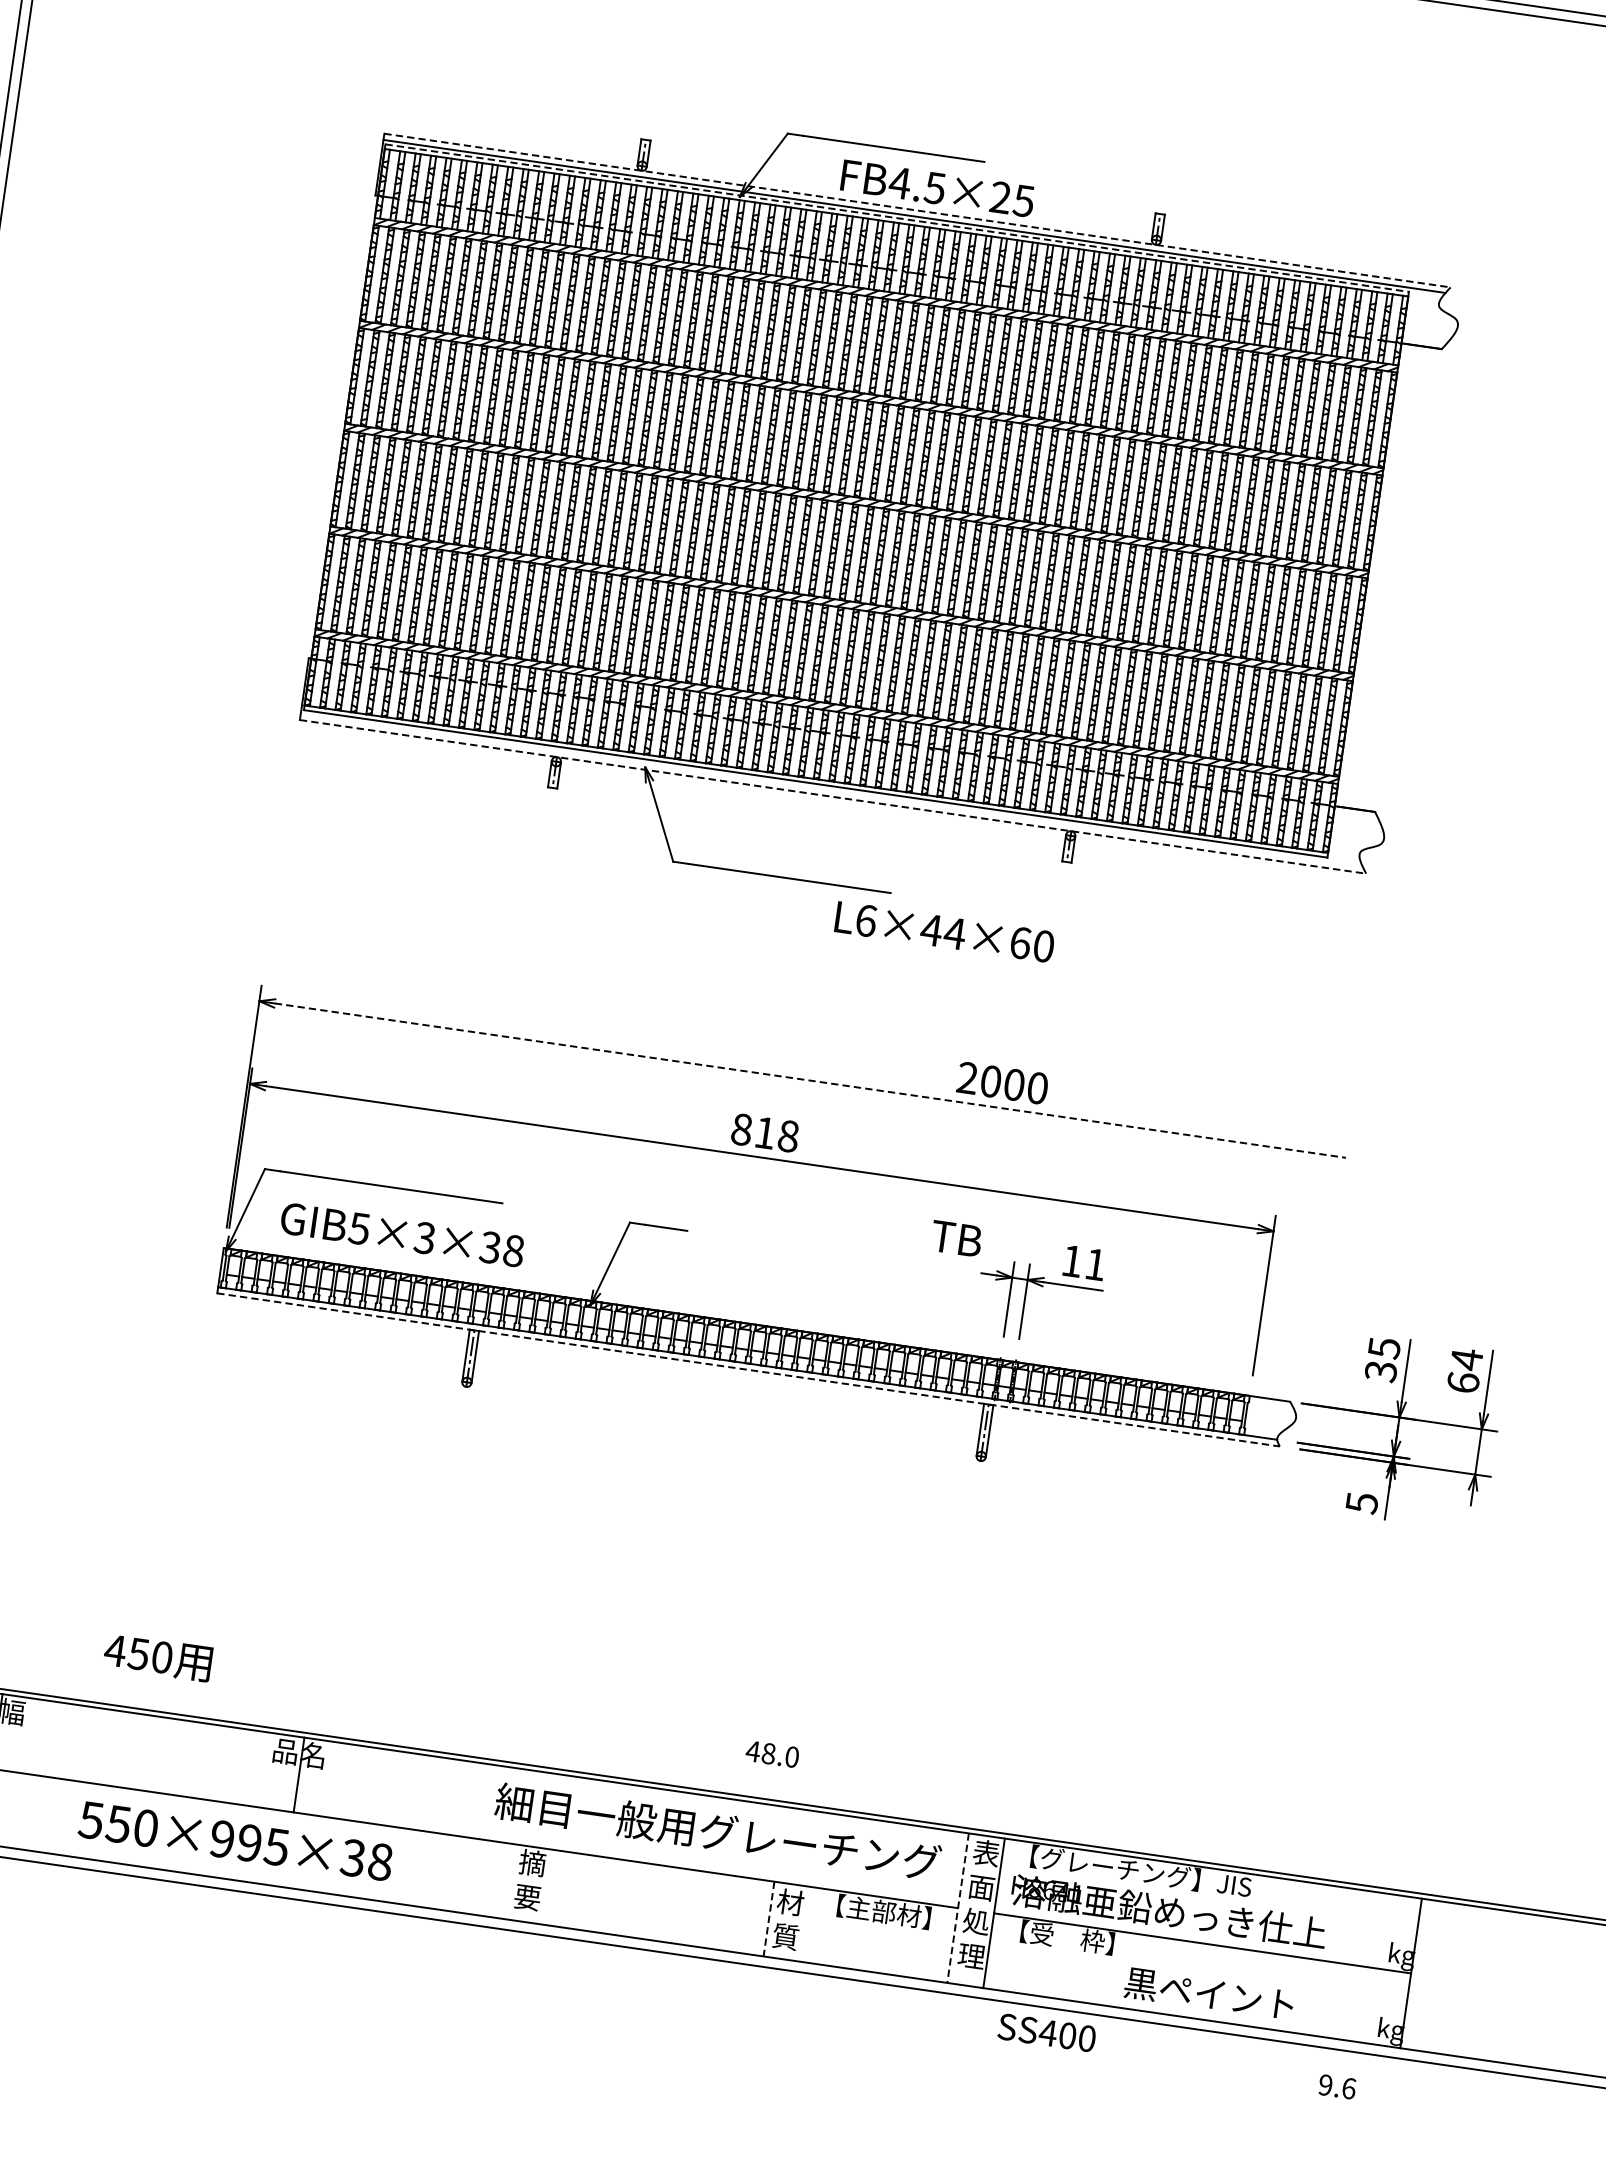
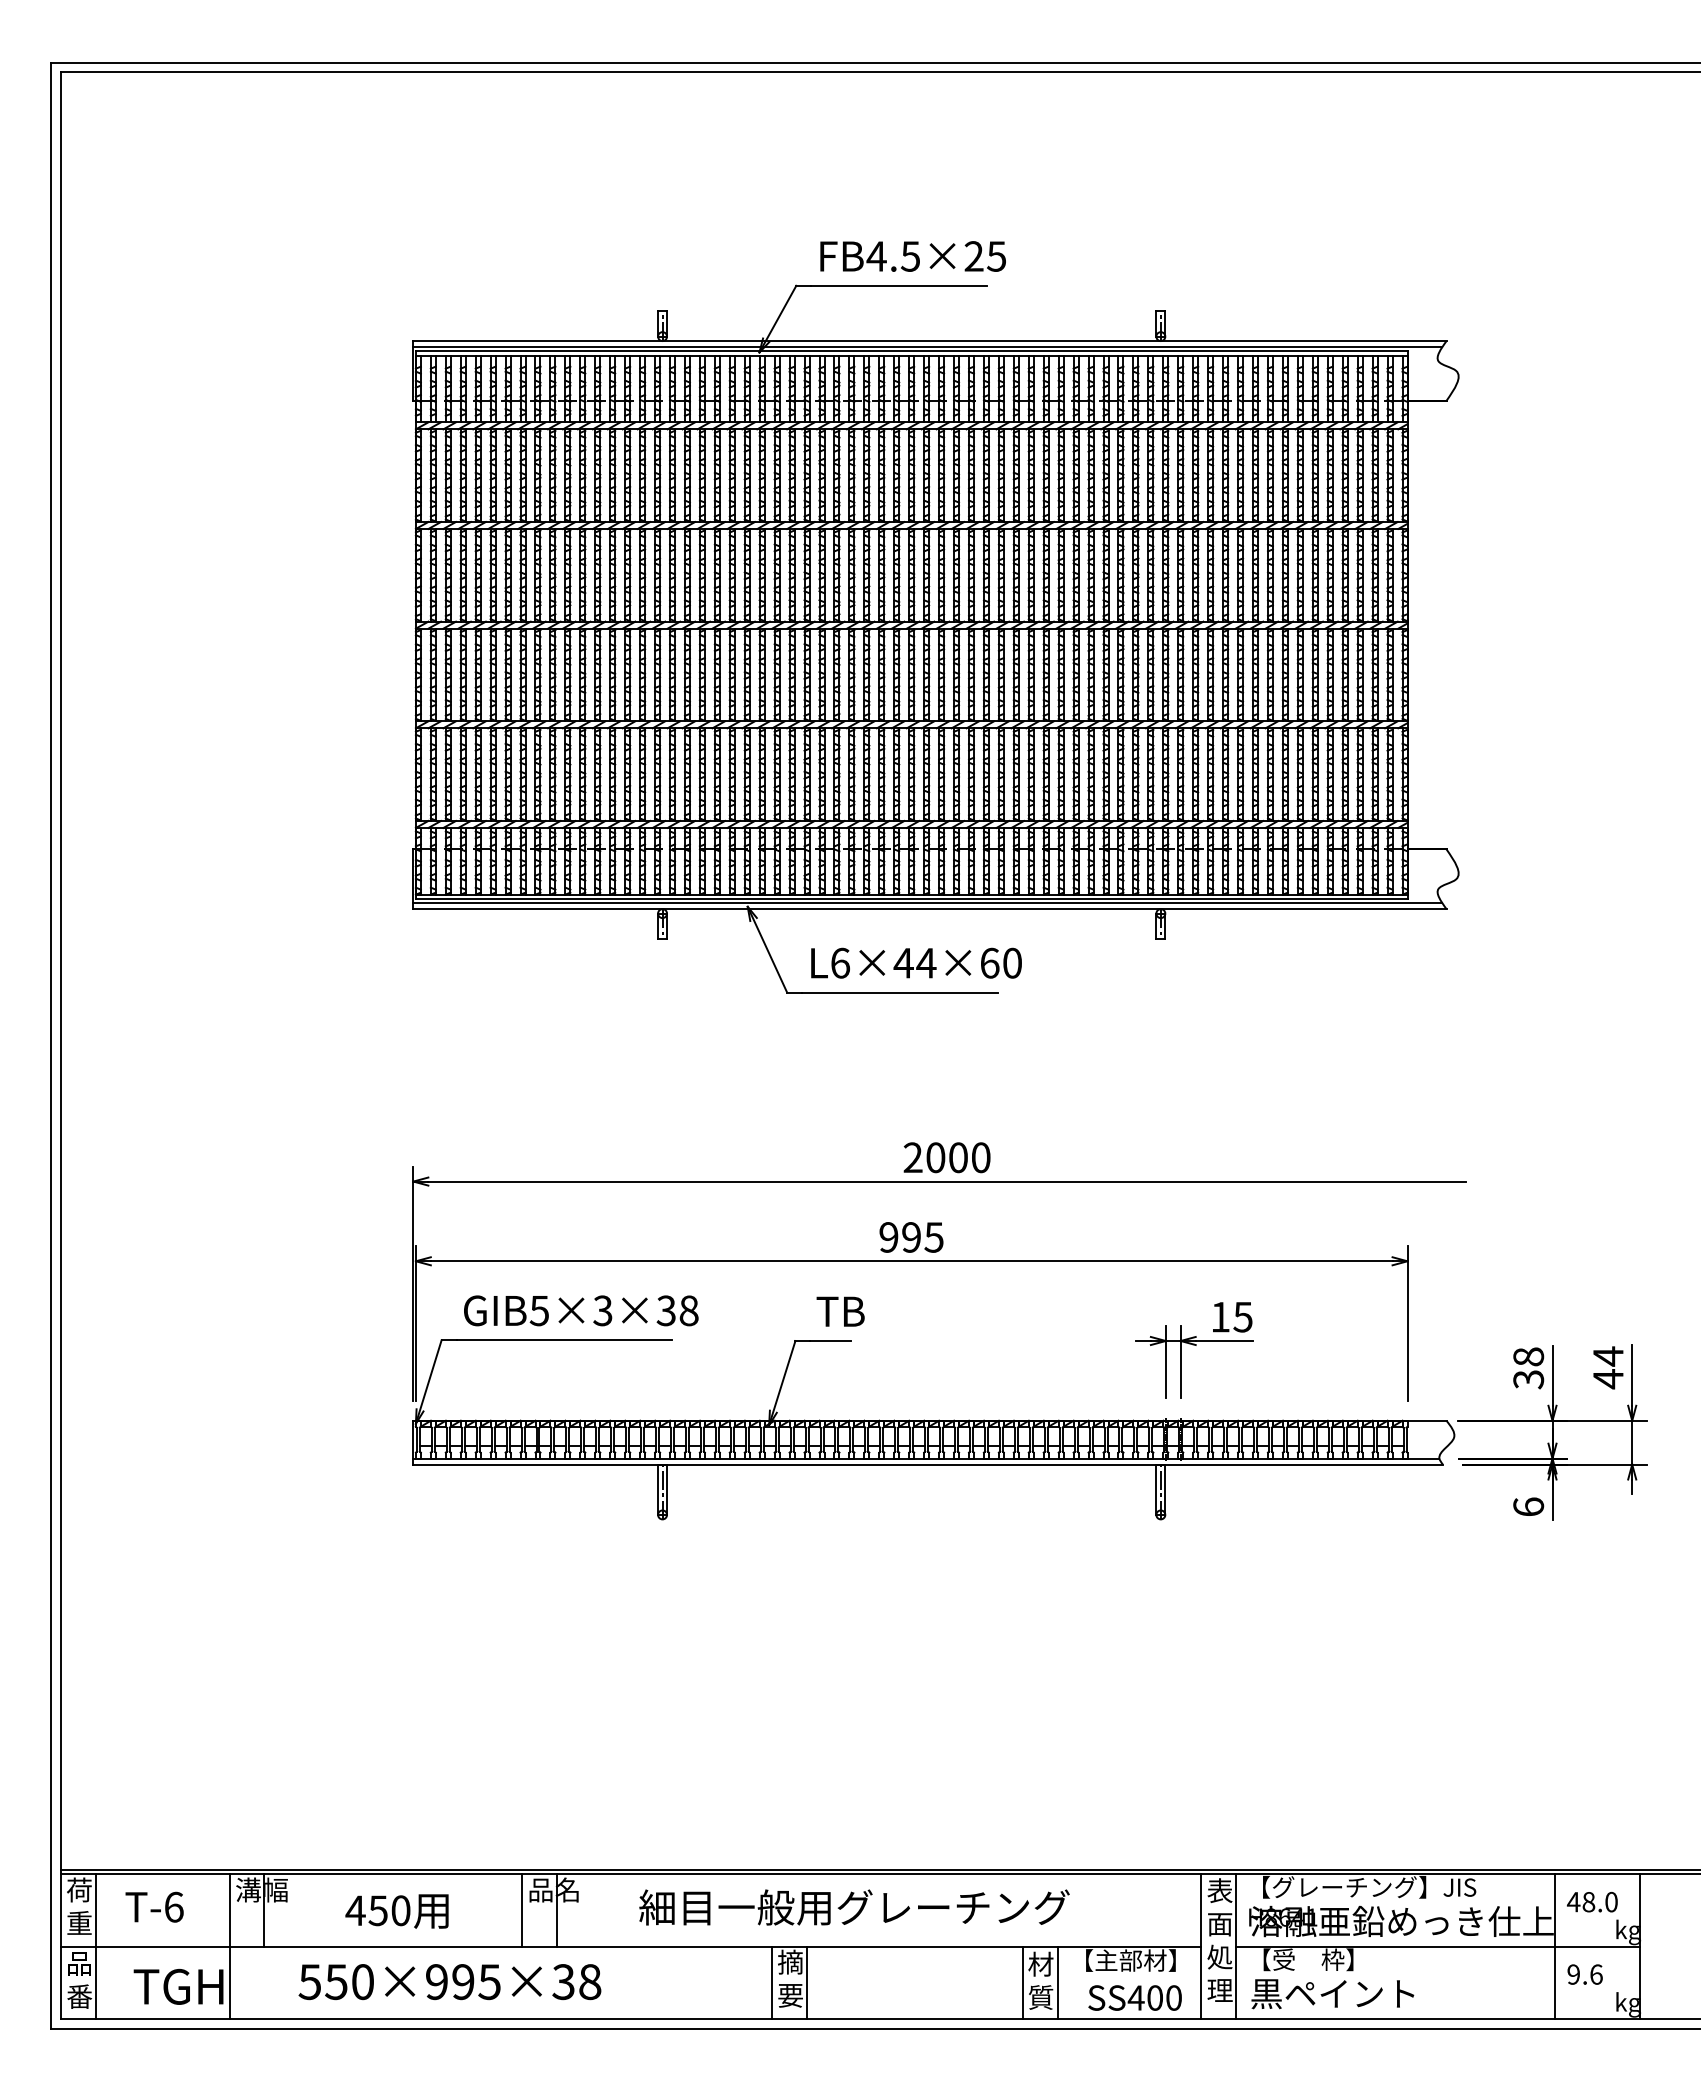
text: (937, 188) -> (912, 256), moved
line: (917, 210) -> (929, 341), dashed -> solid
line: (896, 218) -> (911, 351), dashed -> solid
line: (831, 790) -> (927, 903), added
line: (832, 797) -> (929, 909), dashed -> solid
text: (944, 931) -> (916, 962), moved
line: (810, 1080) -> (947, 1181), dashed -> solid
text: (1002, 1082) -> (946, 1157), moved
text: (765, 1133) -> (911, 1237), 818 -> 995
text: (402, 1234) -> (581, 1310), moved
text: (956, 1238) -> (840, 1311), moved
text: (1094, 1264) -> (1242, 1317), 11 -> 15
text: (1384, 1347) -> (1528, 1356), 35 -> 38
line: (748, 1369) -> (928, 1464), dashed -> solid
text: (1463, 1383) -> (1608, 1379), 64 -> 44
text: (1361, 1502) -> (1528, 1506), 5 -> 6
text: (157, 1657) -> (396, 1911), moved
text: (772, 1754) -> (1592, 1902), moved
line: (263, 1769) -> (522, 1910), added
text: (718, 1832) -> (854, 1907), moved
text: (235, 1841) -> (449, 1982), moved
line: (510, 1881) -> (772, 1982), added
line: (547, 1886) -> (807, 1982), added
line: (957, 1908) -> (1200, 1947), dashed -> solid
line: (768, 1919) -> (1022, 1983), dashed -> solid
line: (805, 1923) -> (1057, 1982), added
line: (1323, 1960) -> (1554, 1946), added
text: (1208, 1994) -> (1332, 1994), moved
text: (1046, 2032) -> (1134, 1997), moved
text: (1336, 2086) -> (1584, 1974), moved

